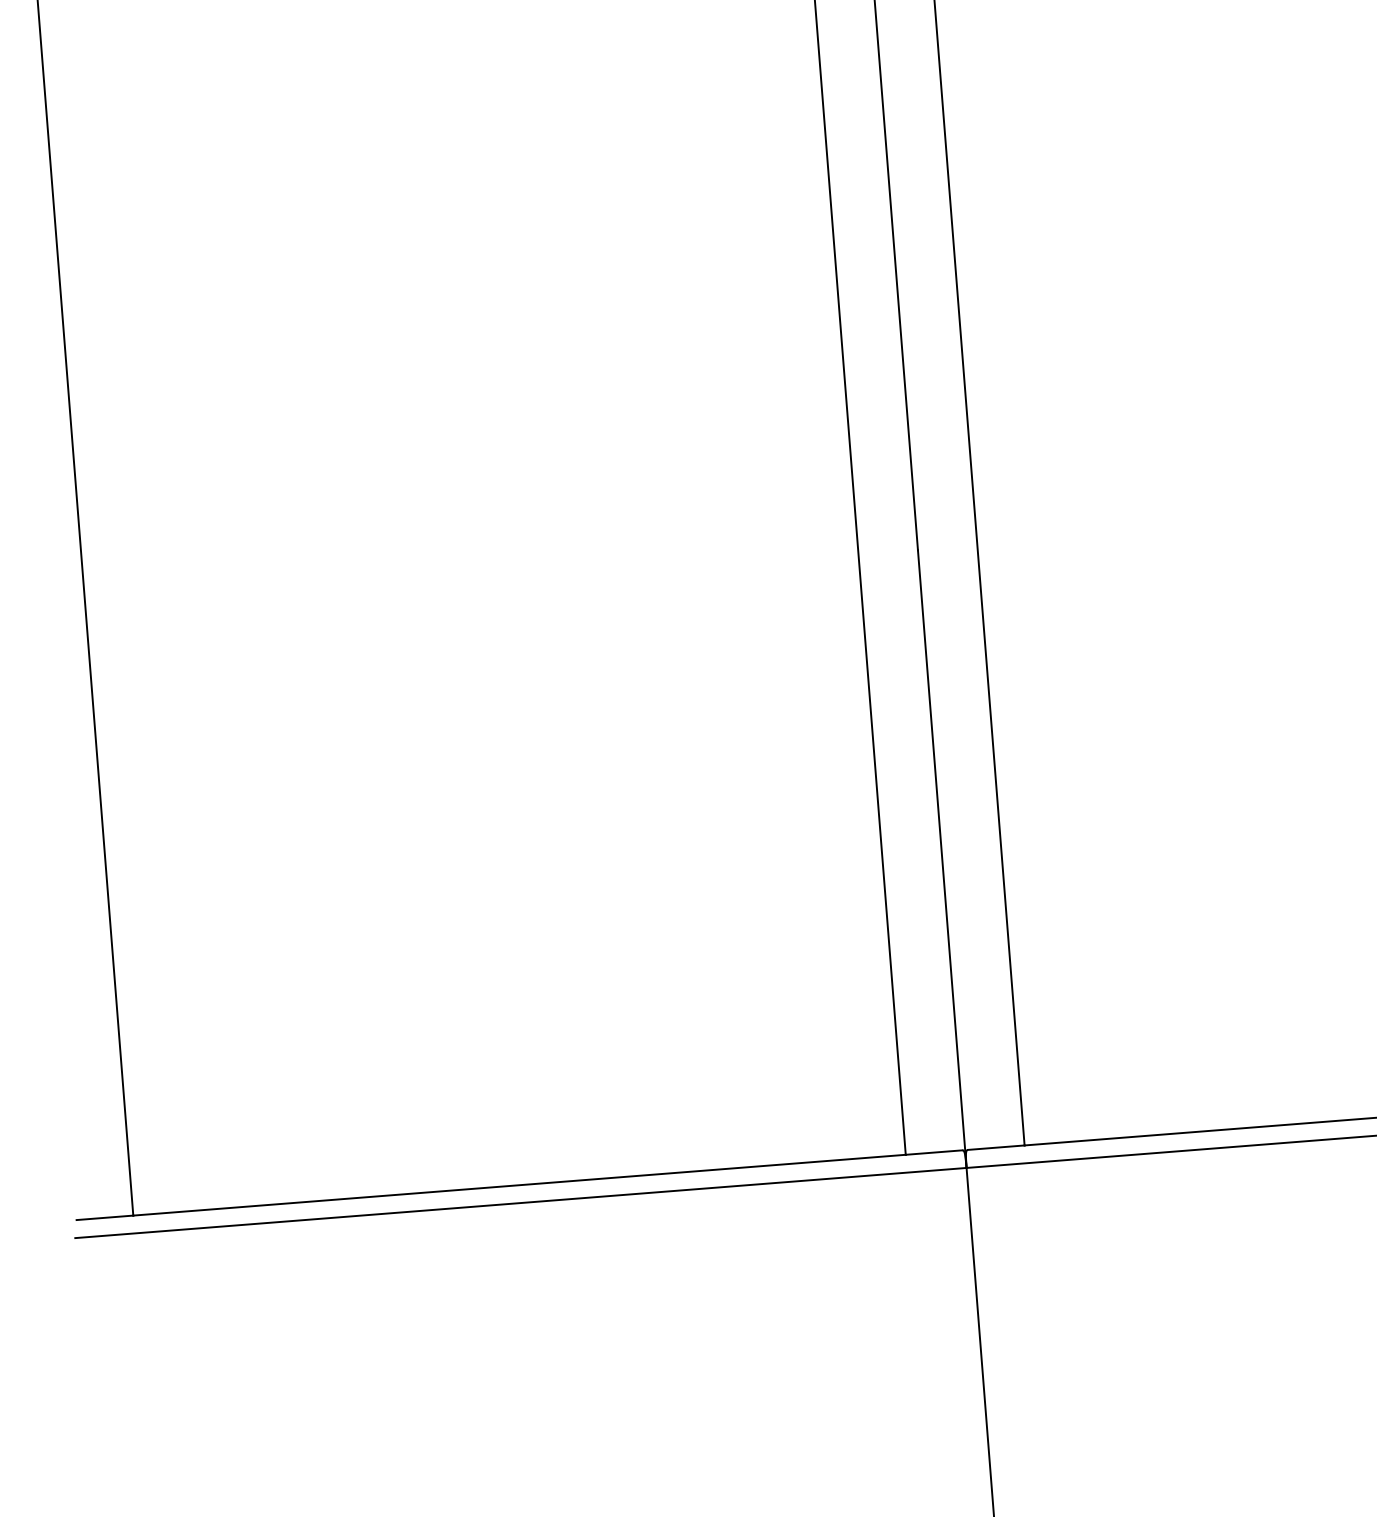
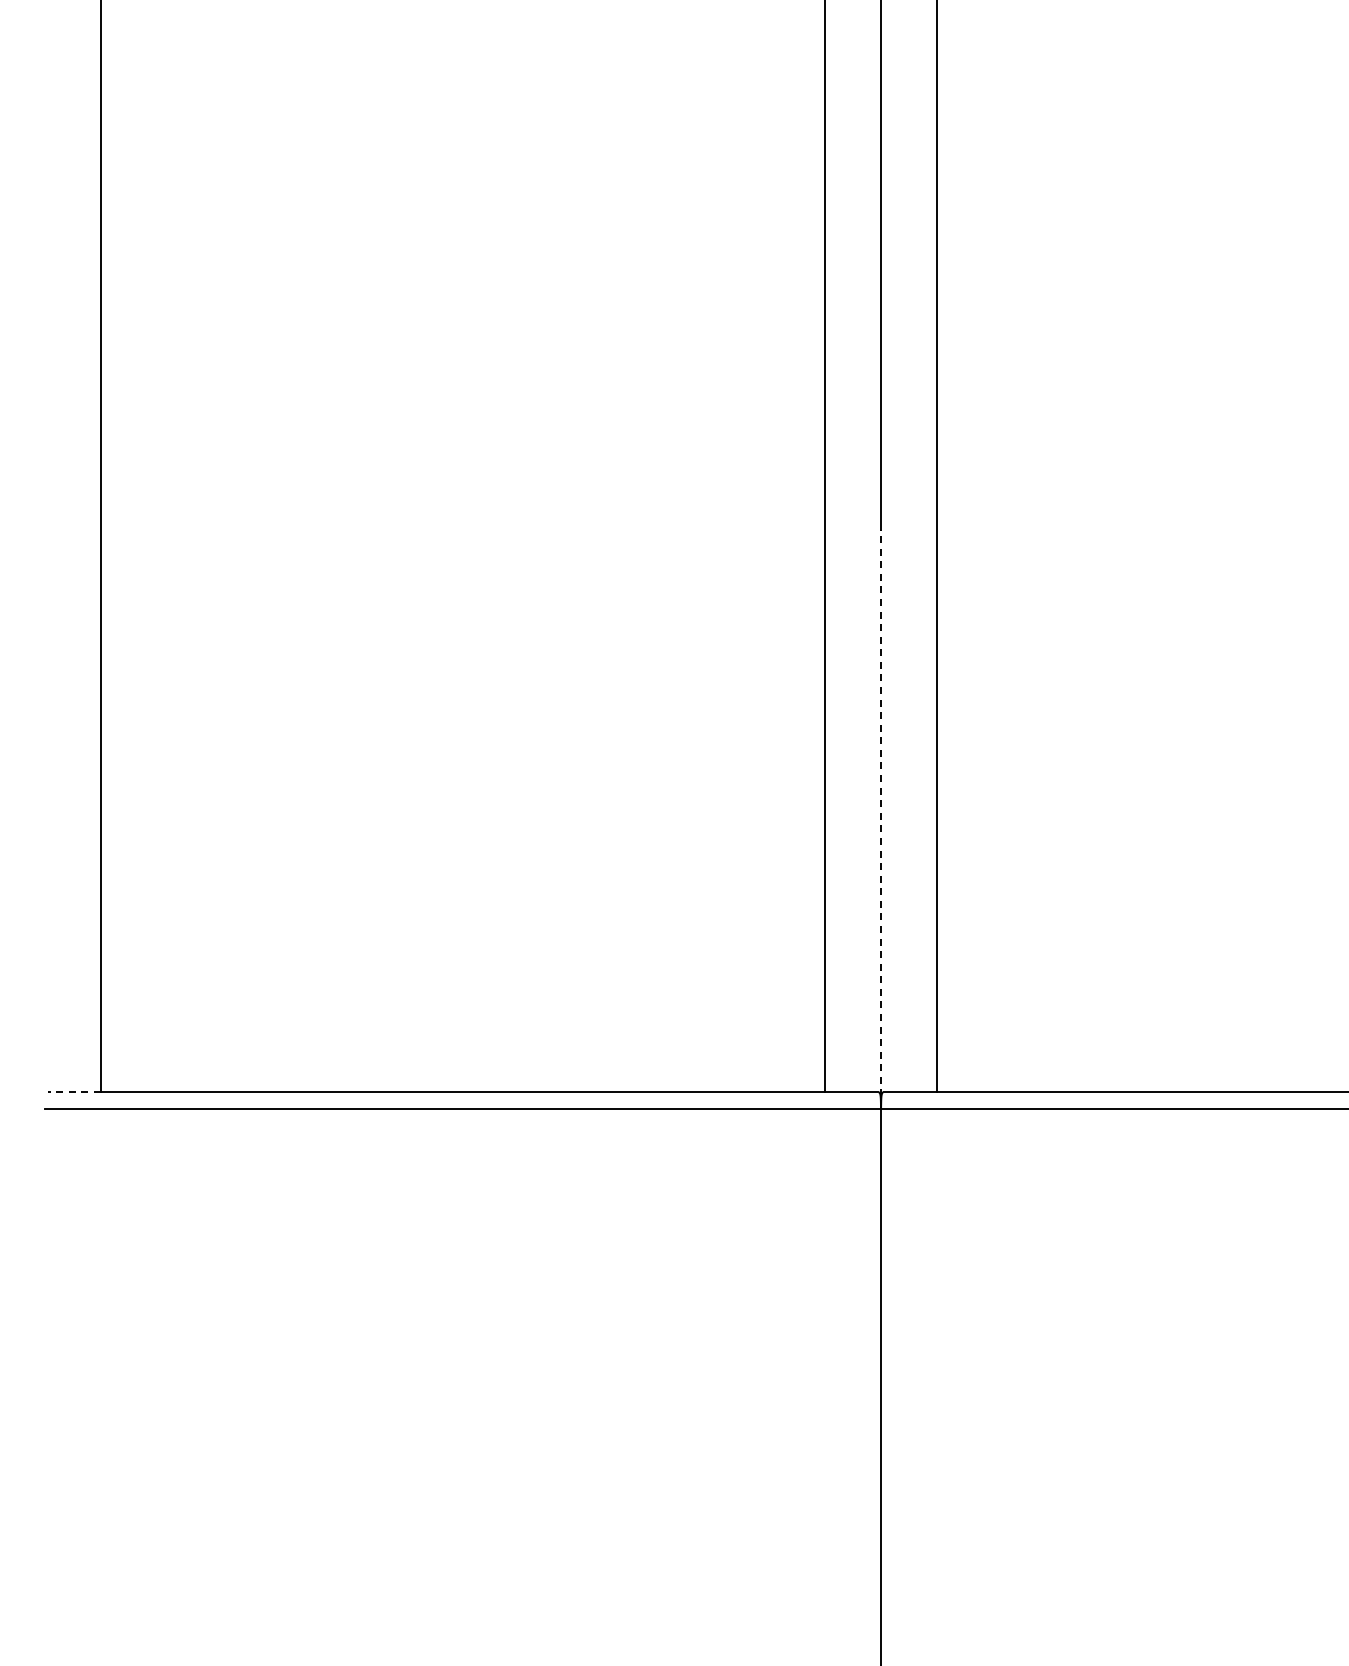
line: (942, 859) -> (881, 819), solid -> dashed
line: (105, 1218) -> (74, 1092), solid -> dashed

